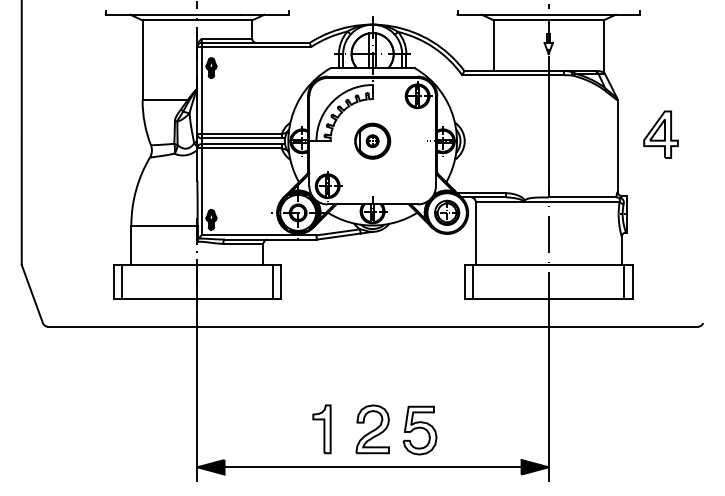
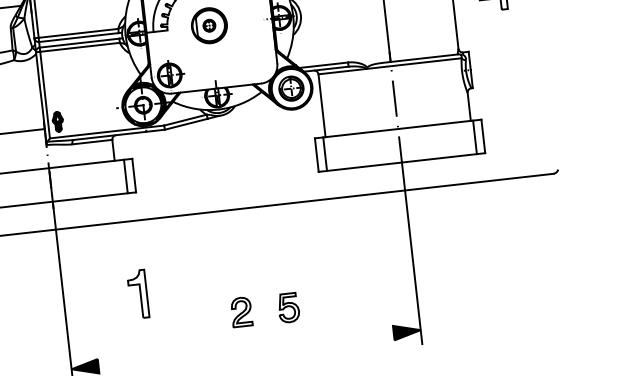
part: (321, 429) -> (137, 294), moved
part: (372, 429) -> (241, 312), size x0.6
part: (419, 430) -> (288, 307), size x0.6
line: (372, 467) -> (245, 349), removed

